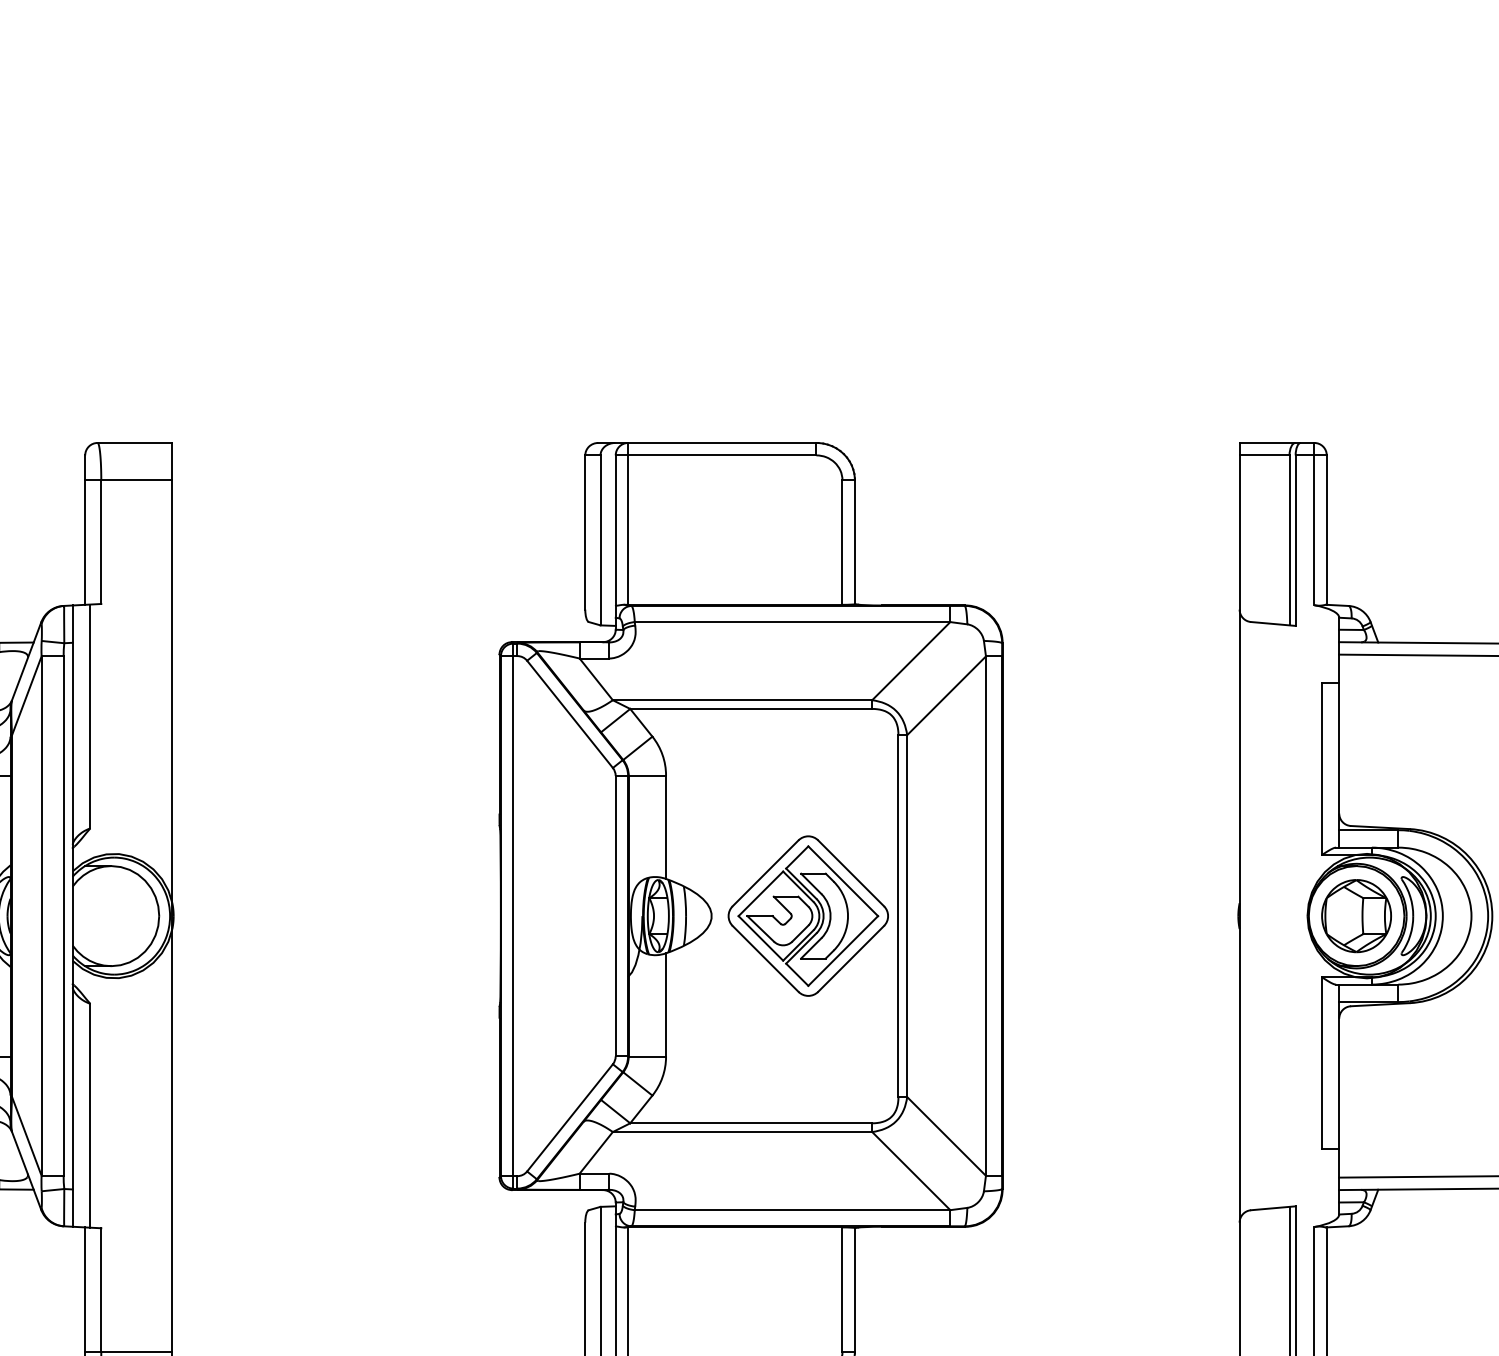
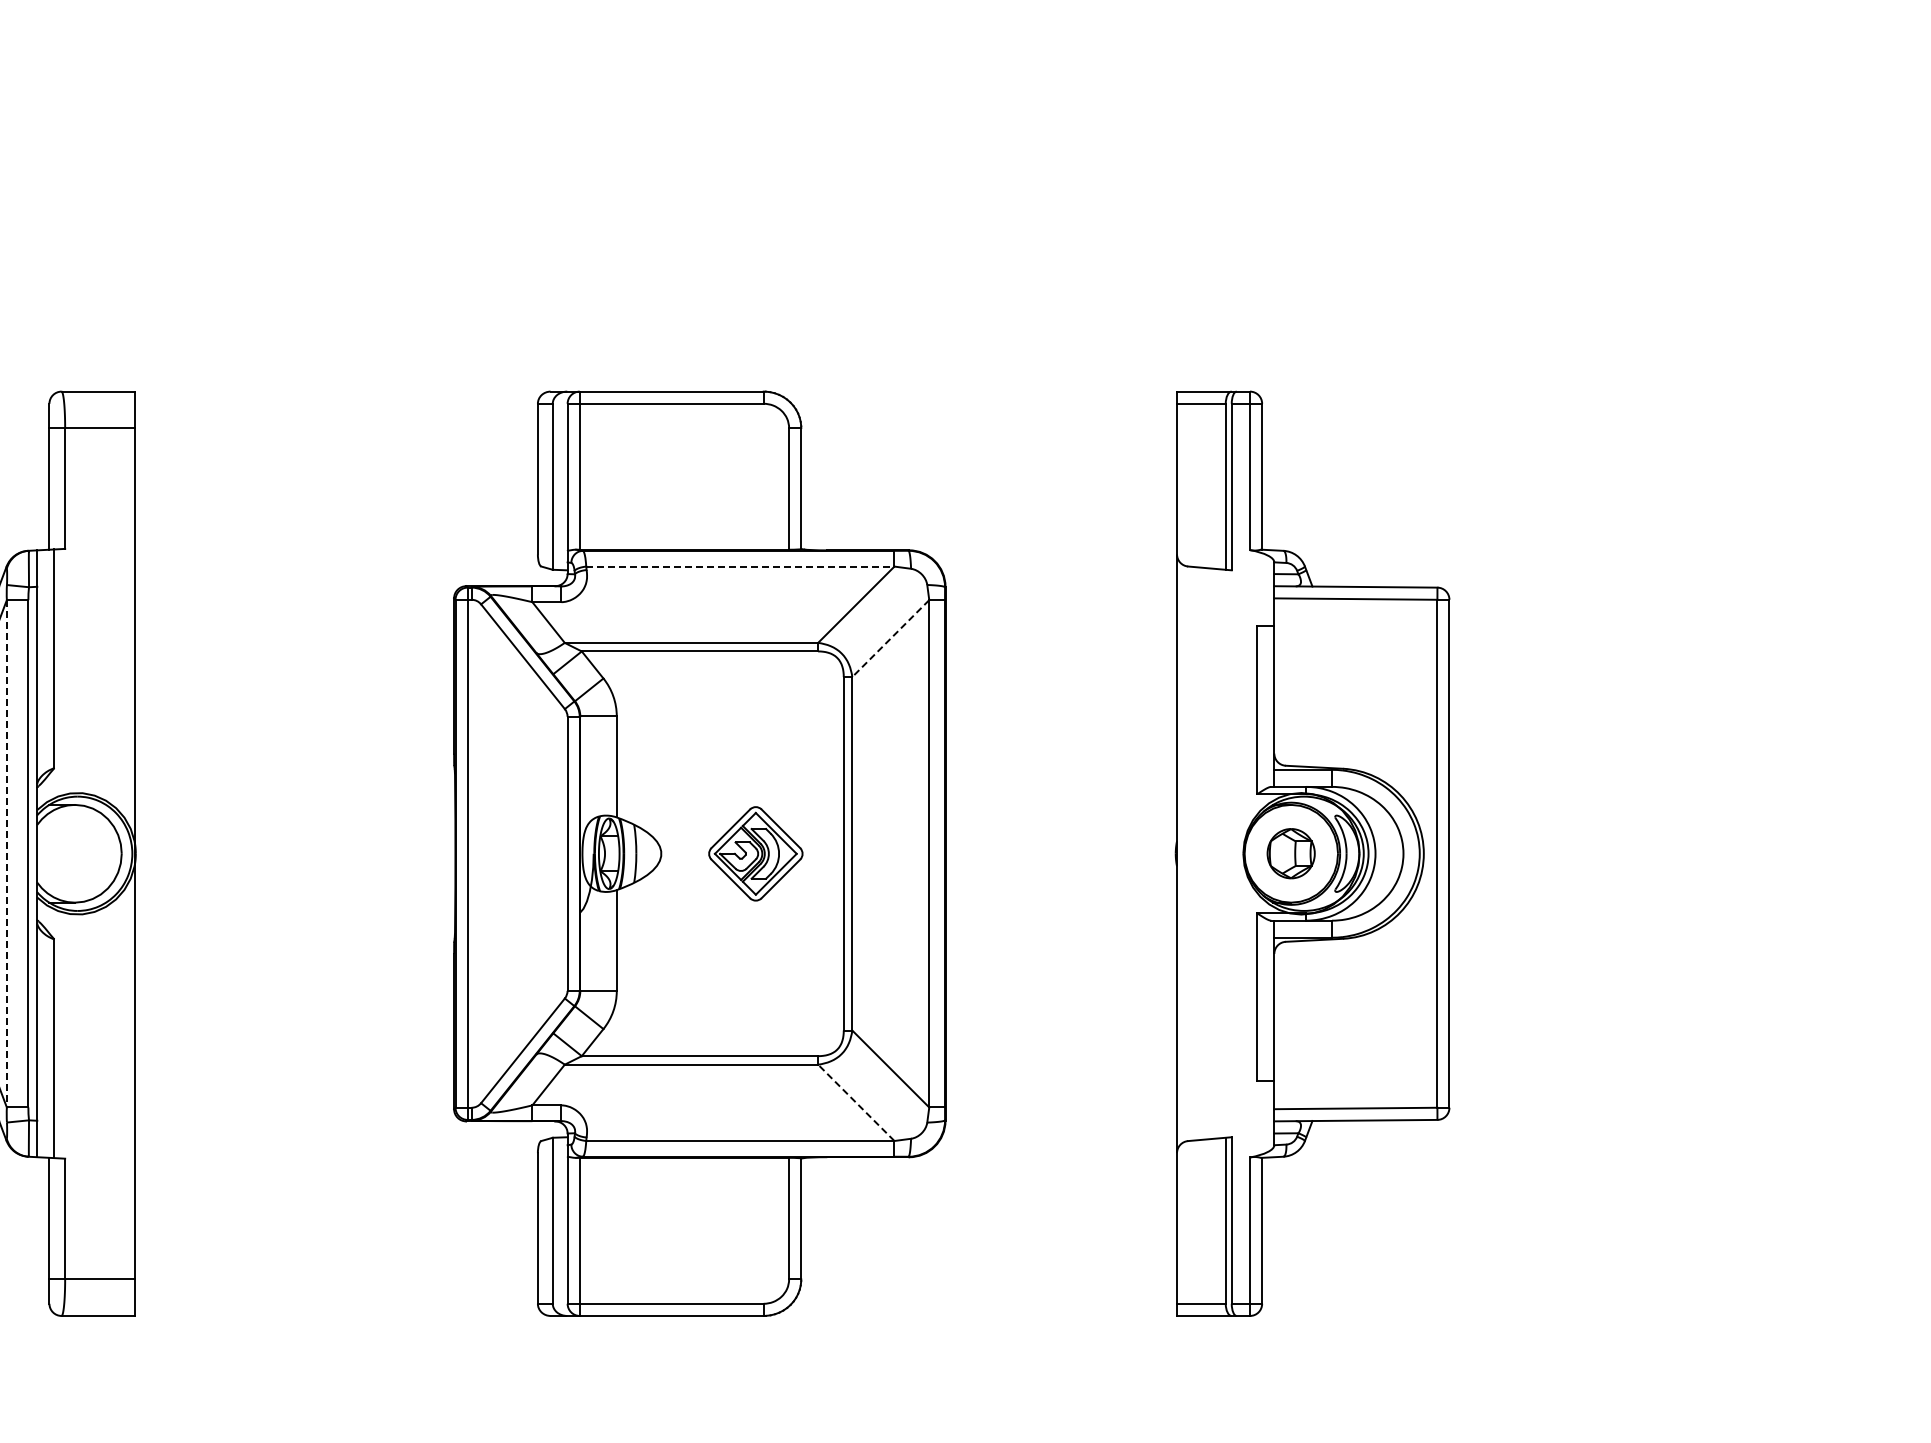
line: (792, 621) -> (740, 566), solid -> dashed
line: (946, 695) -> (890, 638), solid -> dashed
line: (41, 915) -> (6, 853), solid -> dashed
part: (808, 915) -> (755, 853), size x0.6
part: (1355, 915) -> (1290, 853), size x0.7
line: (911, 1170) -> (856, 1102), solid -> dashed

